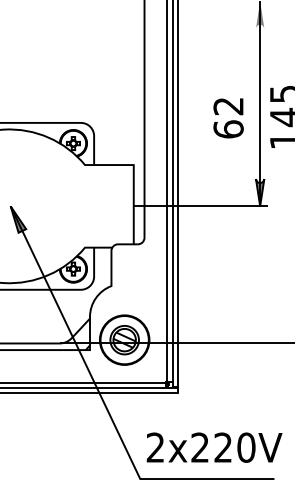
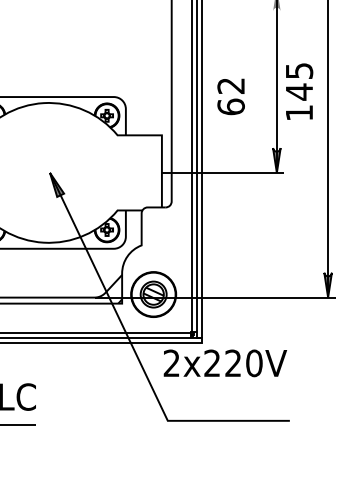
text: (227, 117) -> (230, 96), moved
text: (213, 447) -> (224, 363), moved

